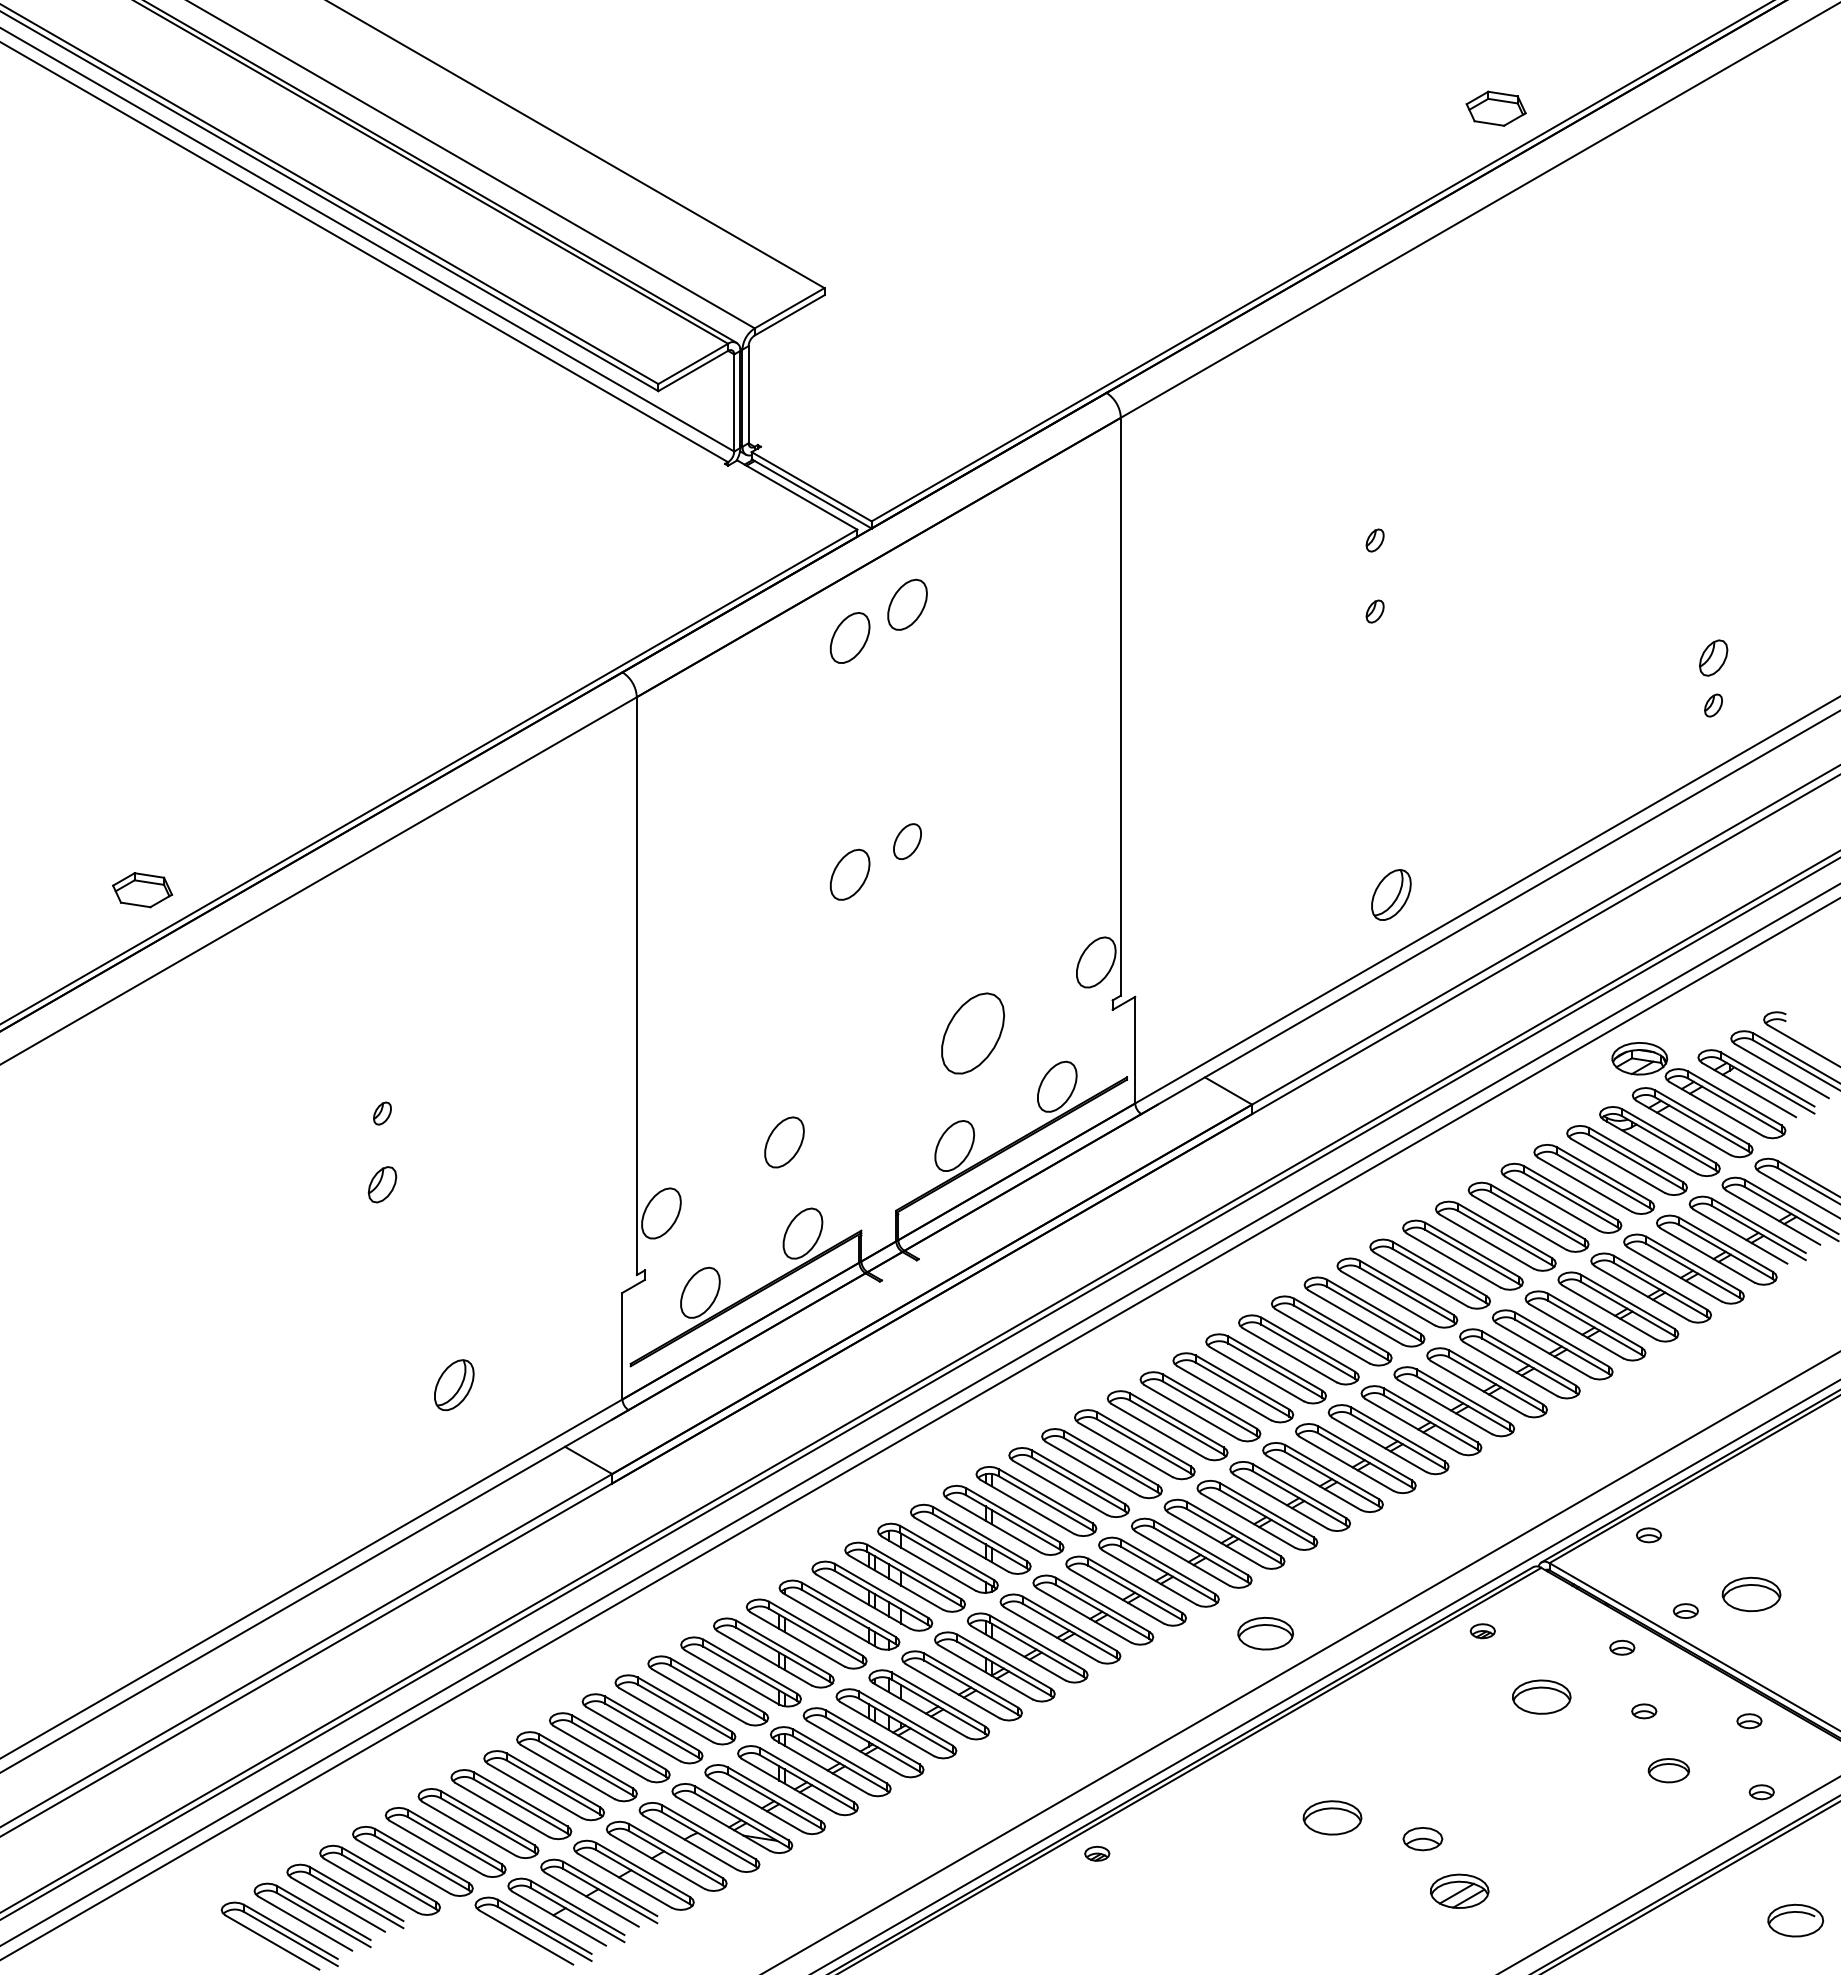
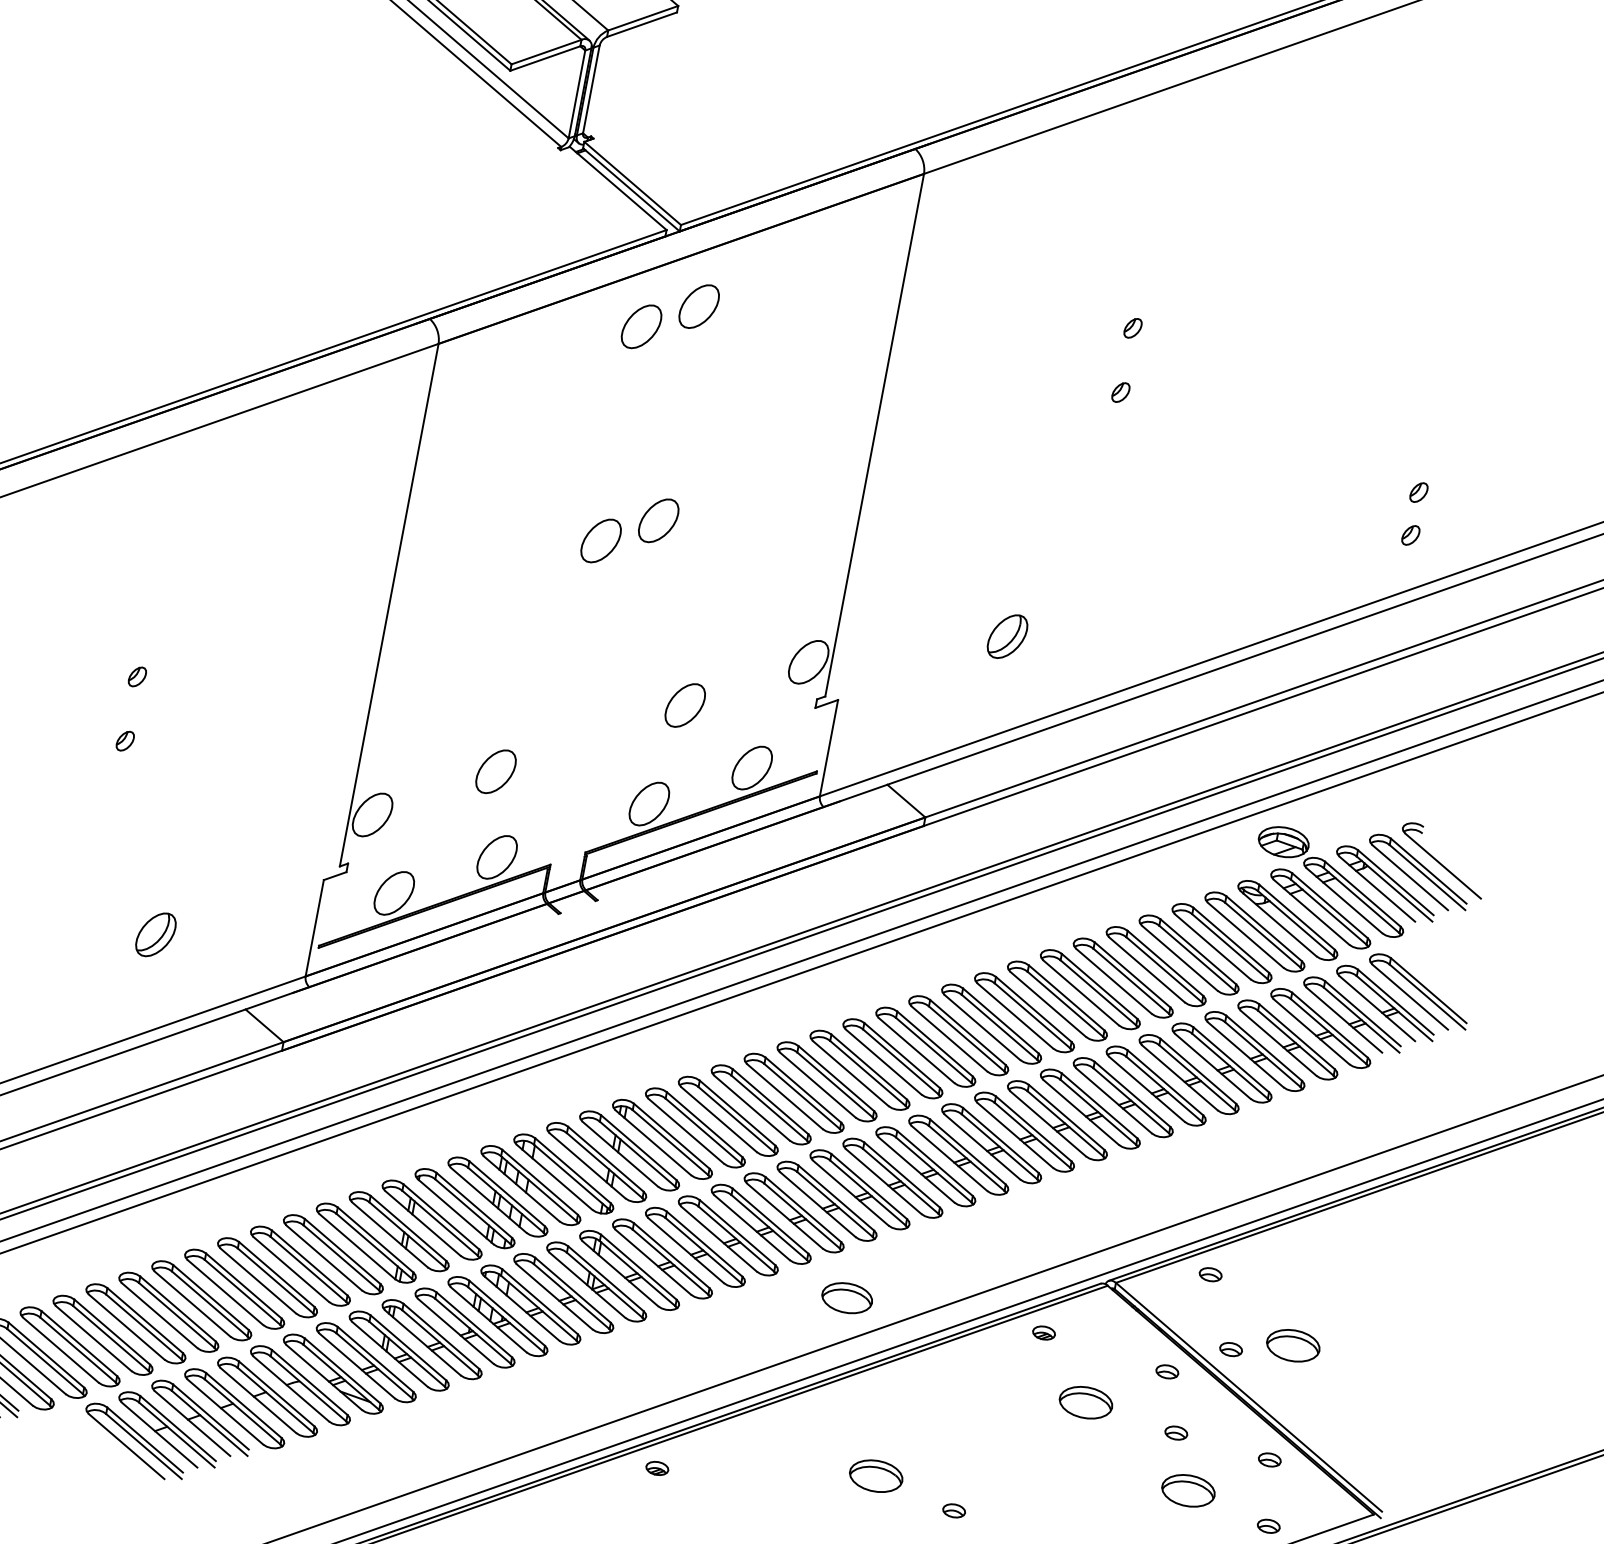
part: (1713, 658) -> (1418, 492), size x0.62
part: (907, 841) -> (658, 520), size x1.43
part: (1391, 894) -> (1007, 636), moved
part: (973, 1033) -> (685, 705), size x0.62
part: (382, 1184) -> (125, 741), size x0.62
part: (1668, 1770) -> (1188, 1490), size x1.43
part: (1422, 1839) -> (953, 1511), size x0.62

